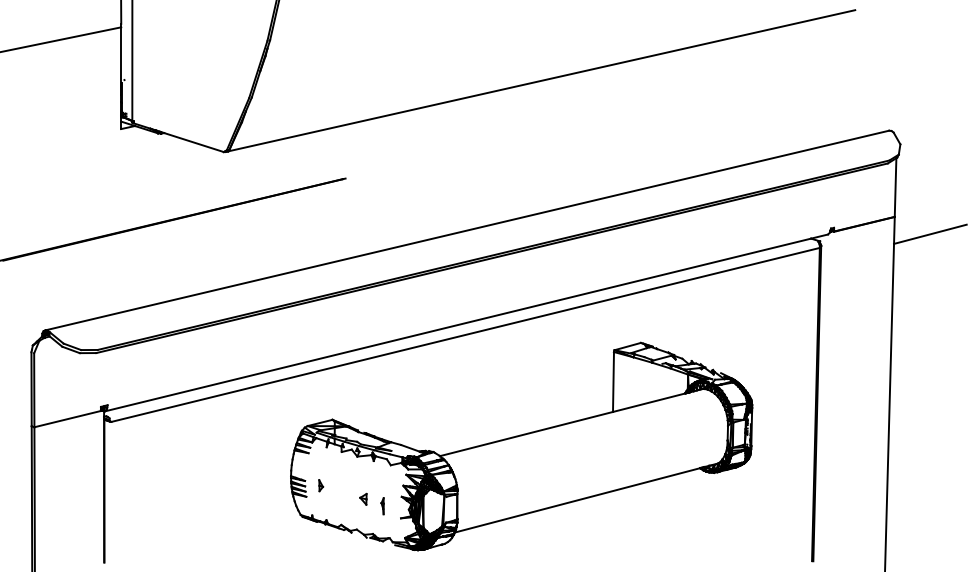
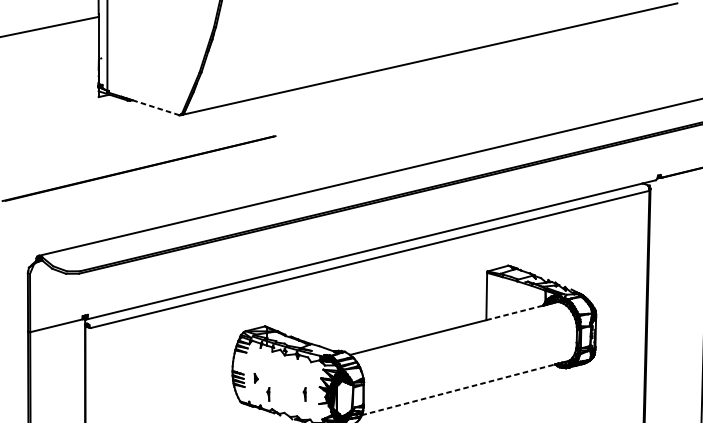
line: (193, 142) -> (155, 107), solid -> dashed
line: (650, 402) -> (515, 312), solid -> dashed
part: (363, 498) -> (289, 388), removed
line: (577, 500) -> (458, 389), solid -> dashed
part: (336, 506) -> (268, 394), added

